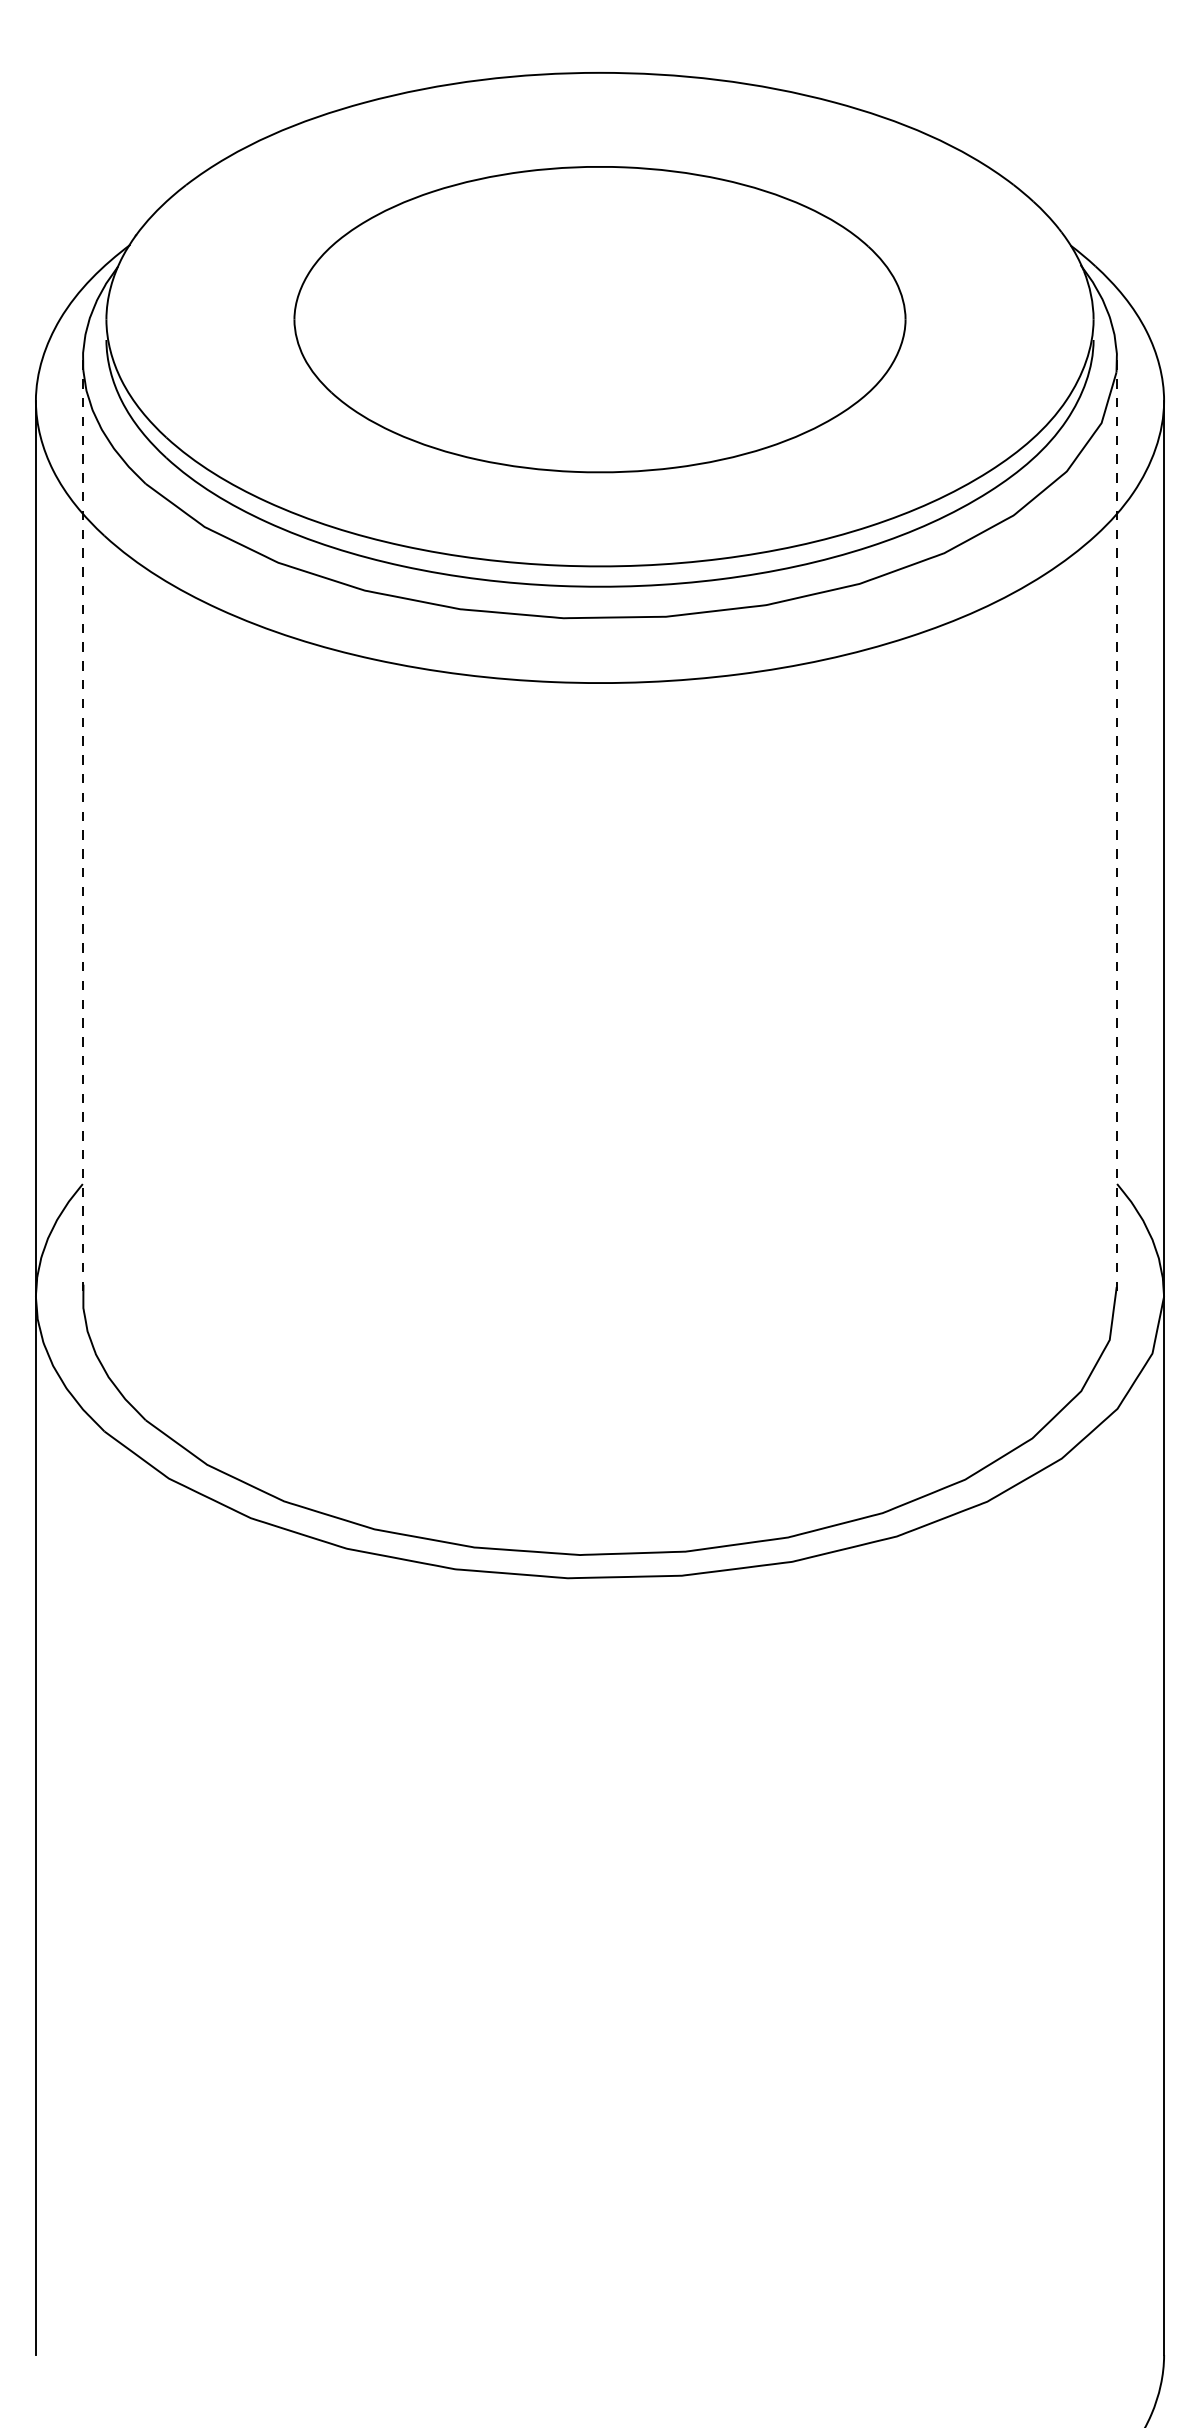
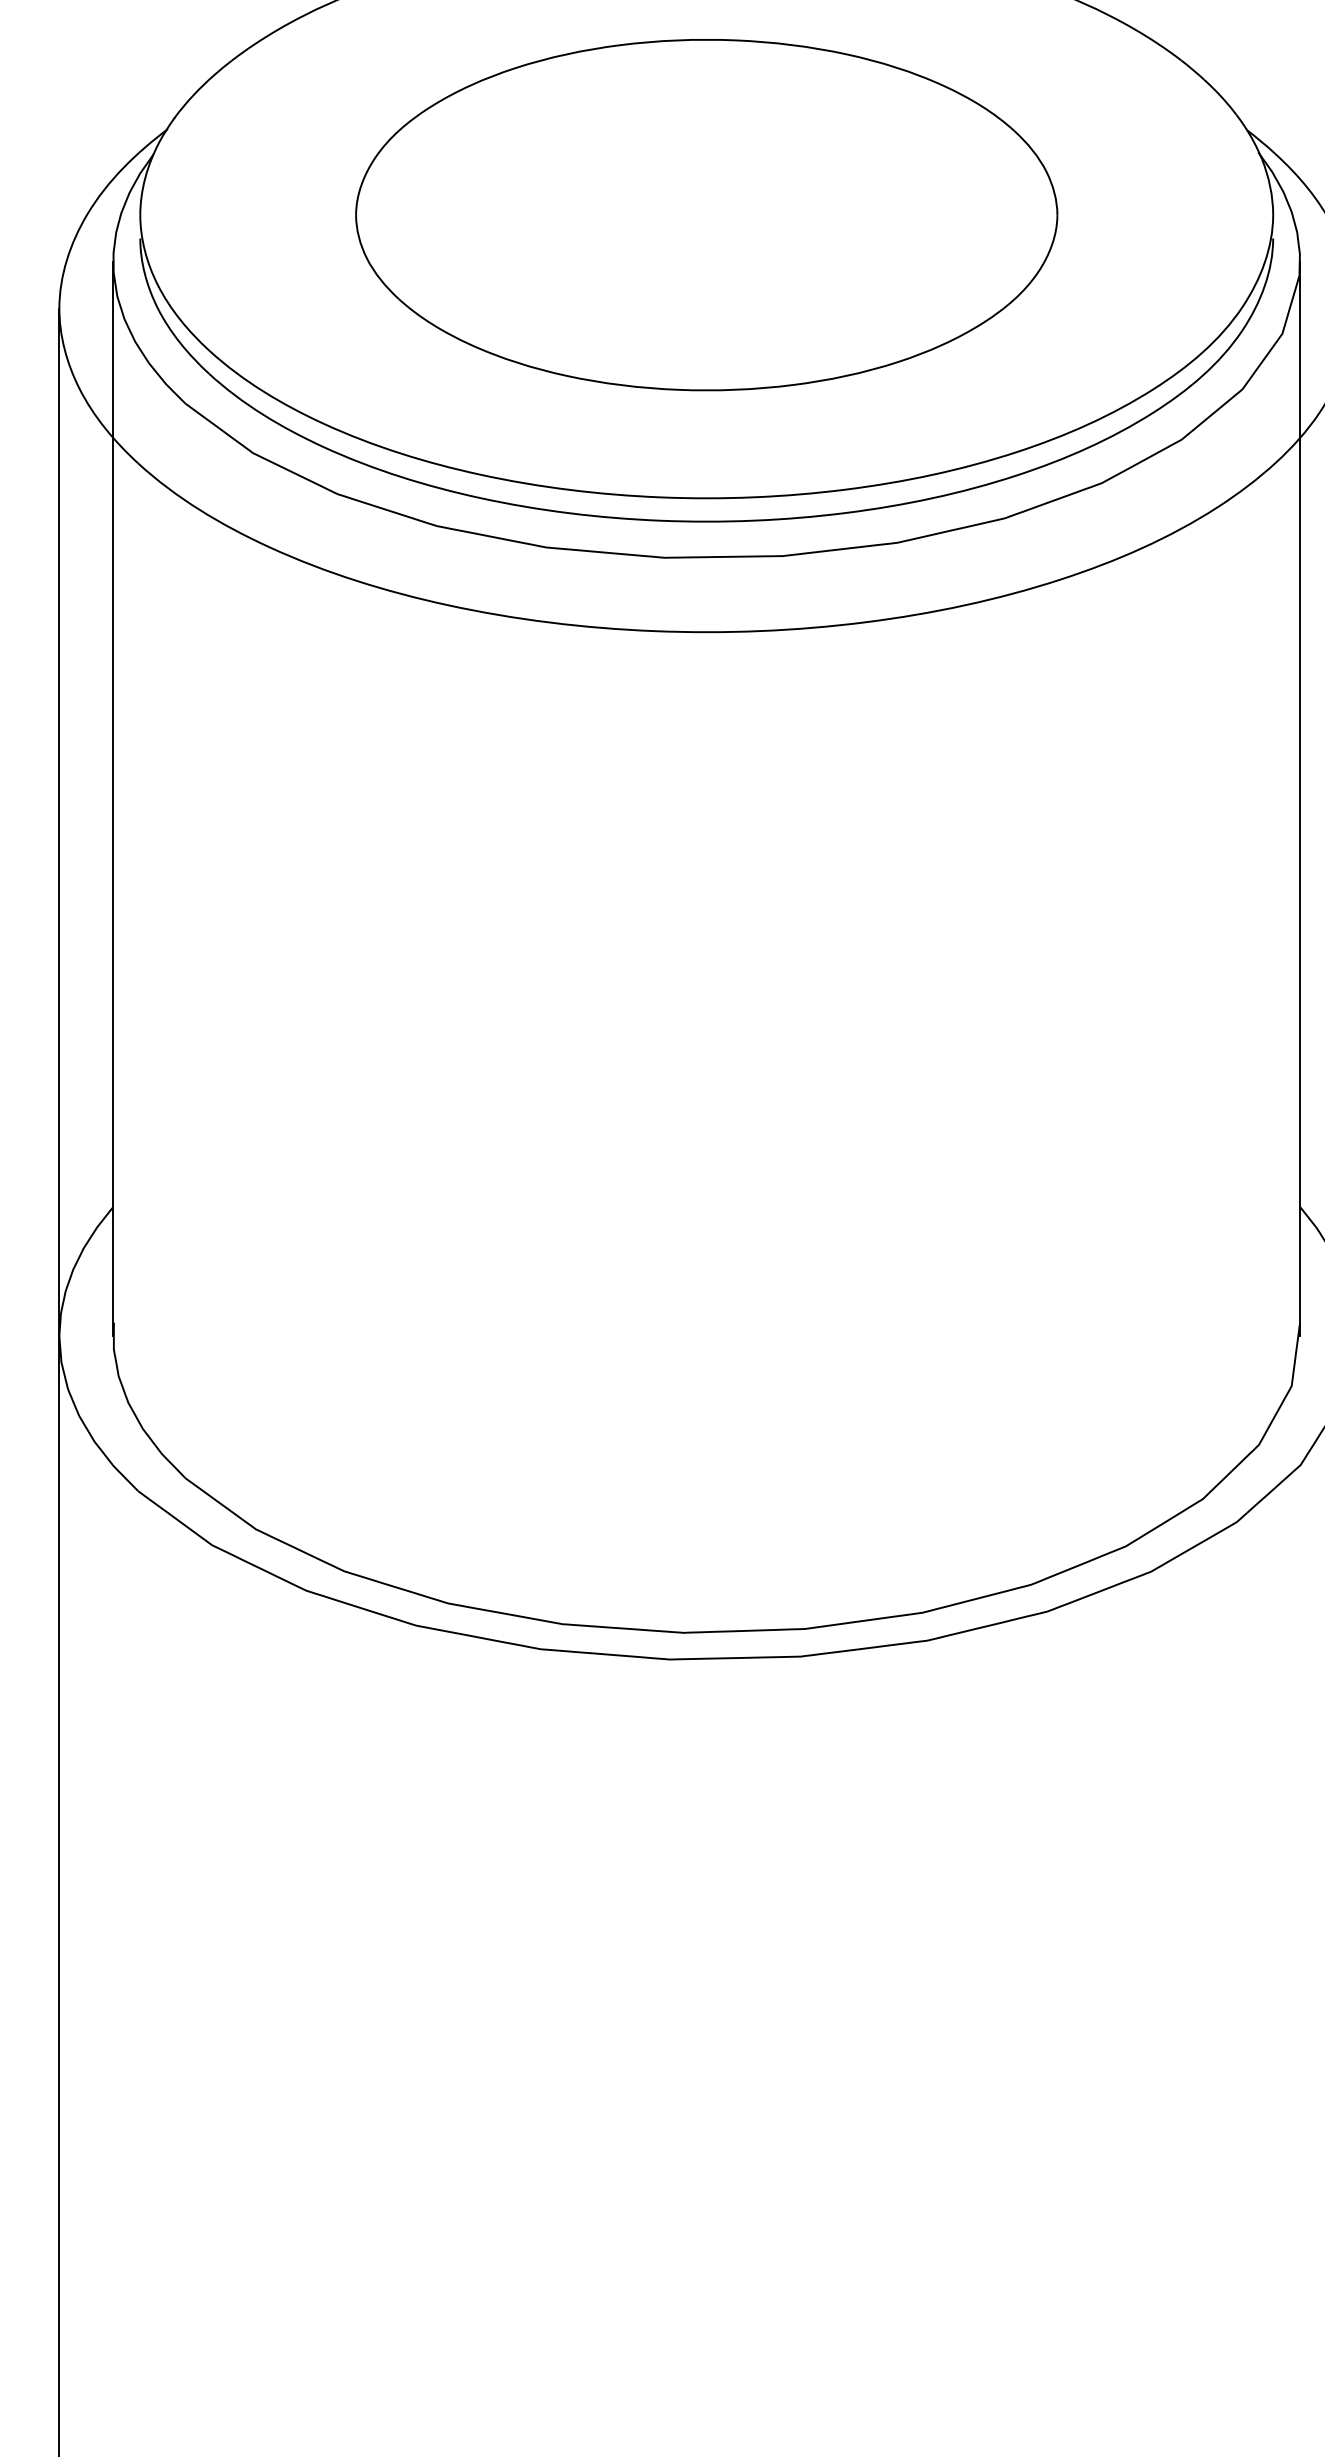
line: (82, 828) -> (112, 799), dashed -> solid
line: (1117, 828) -> (1300, 799), dashed -> solid

